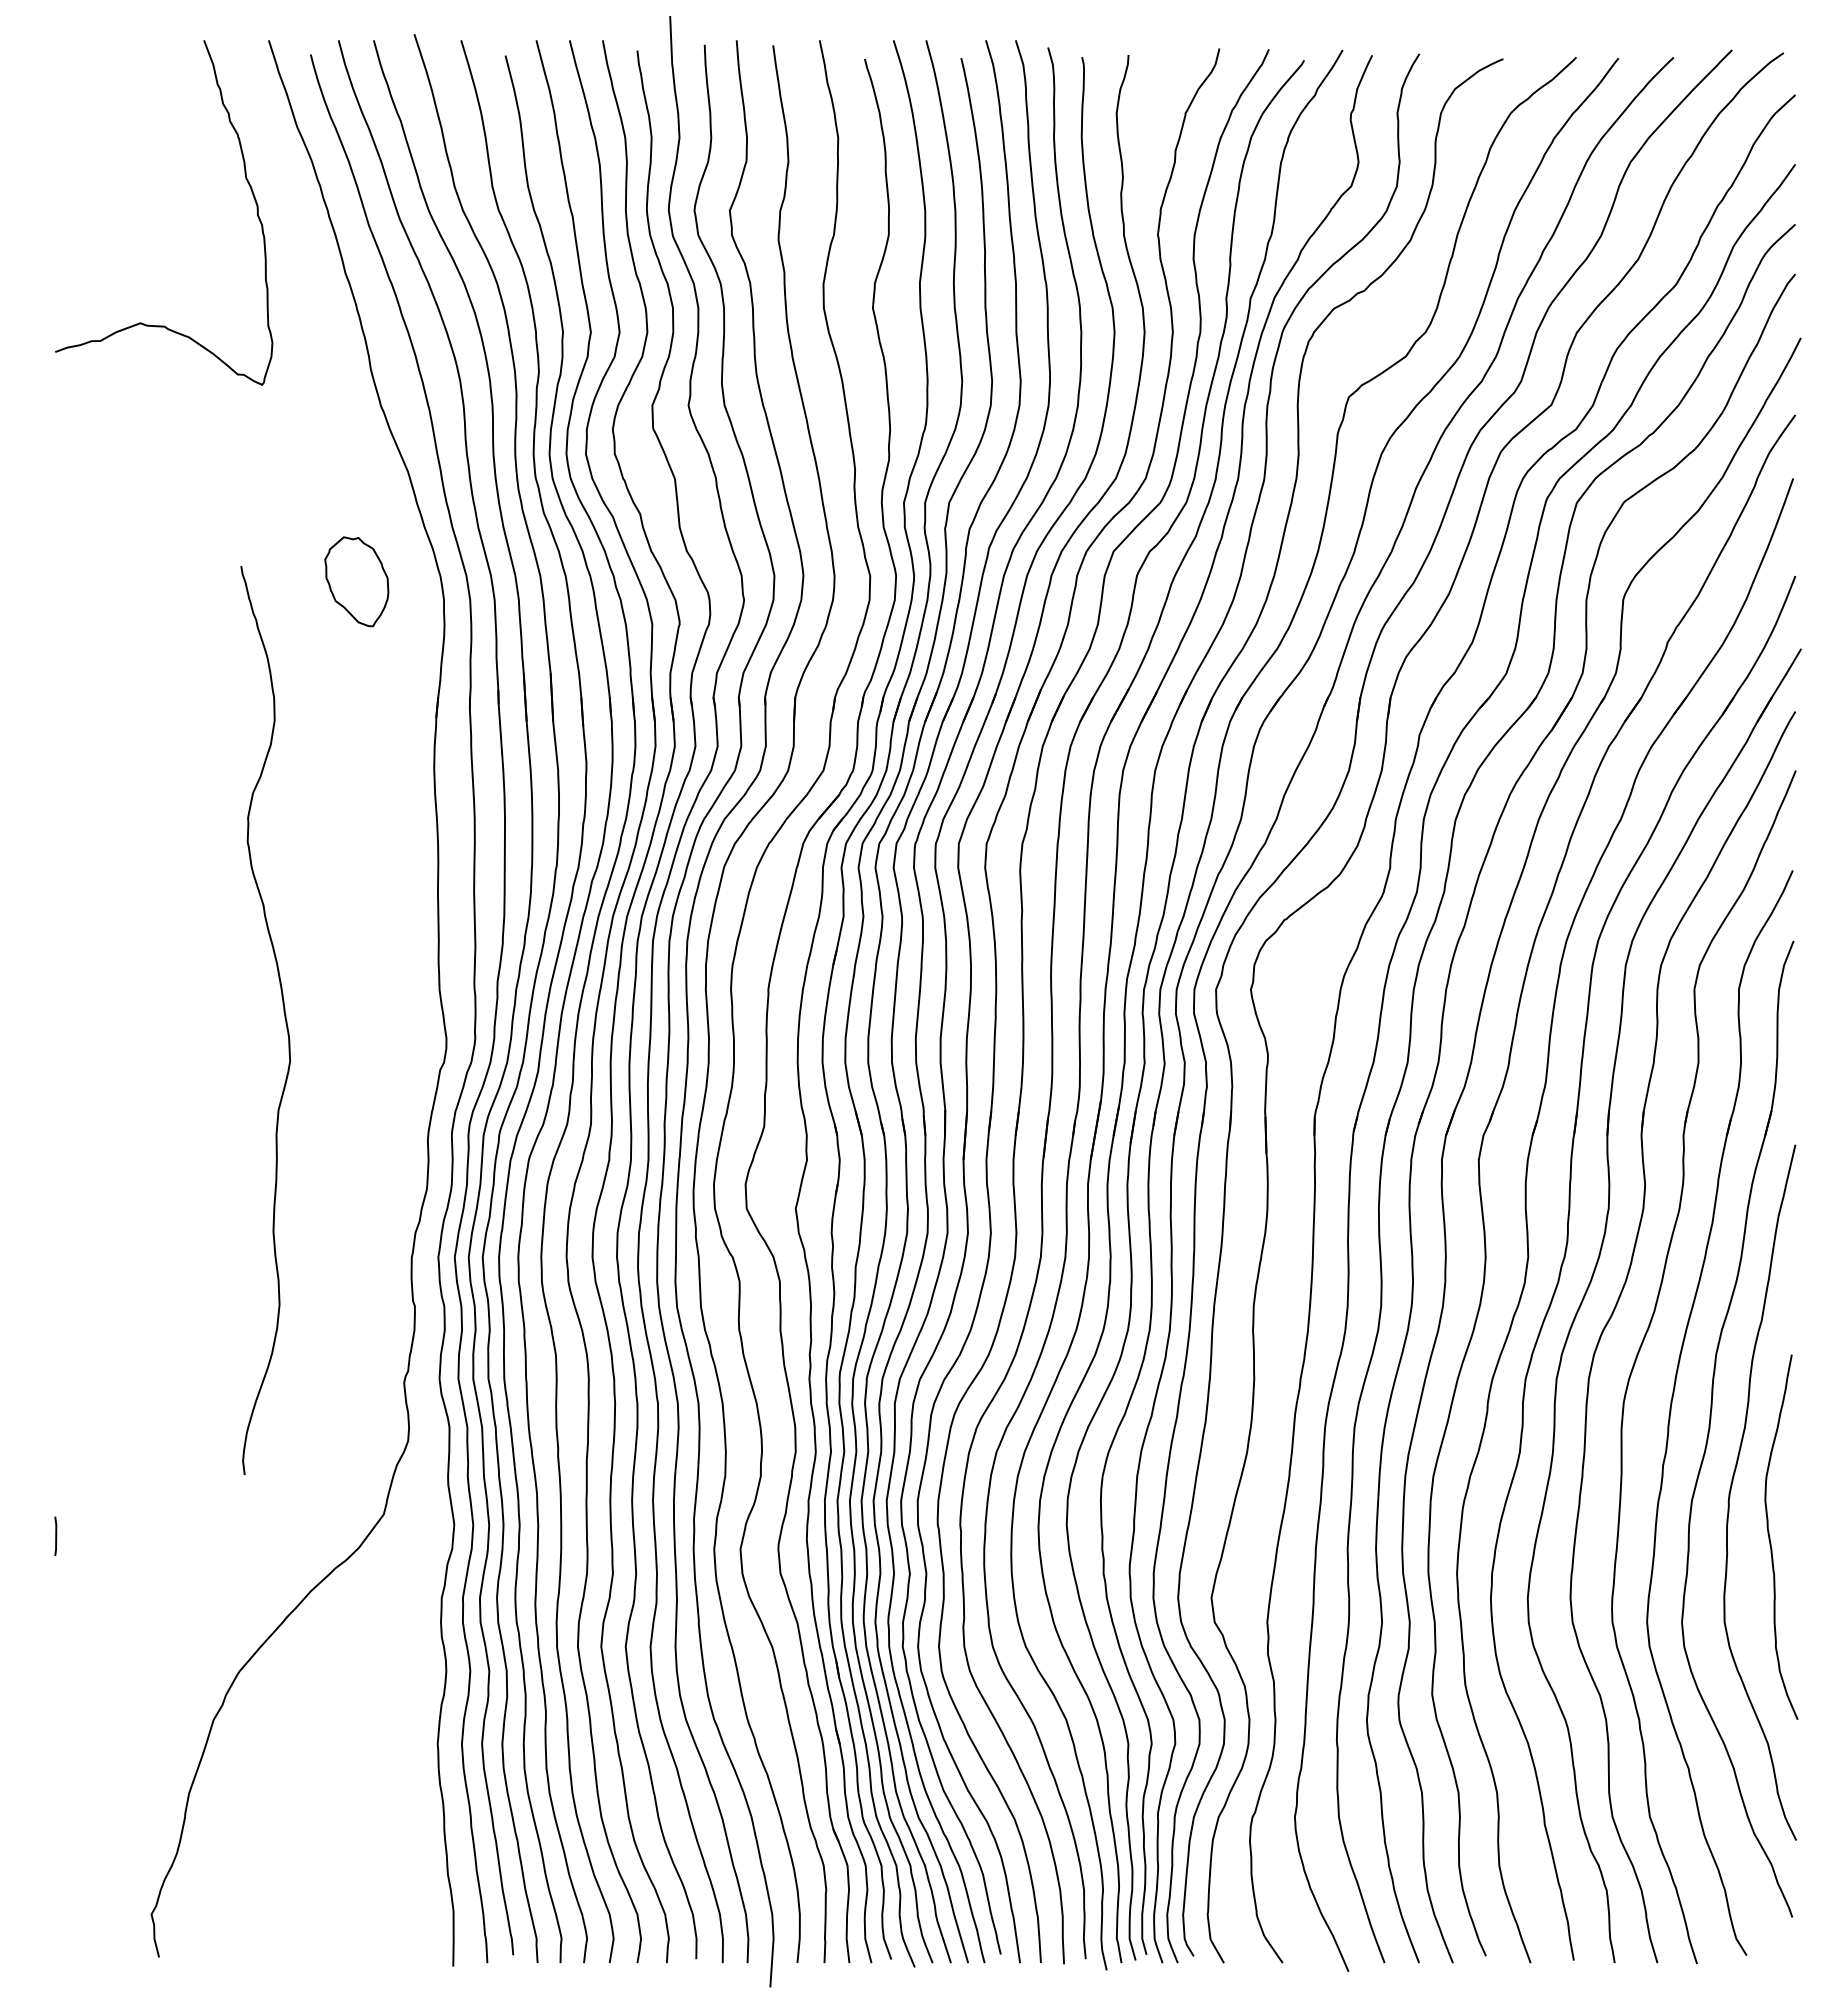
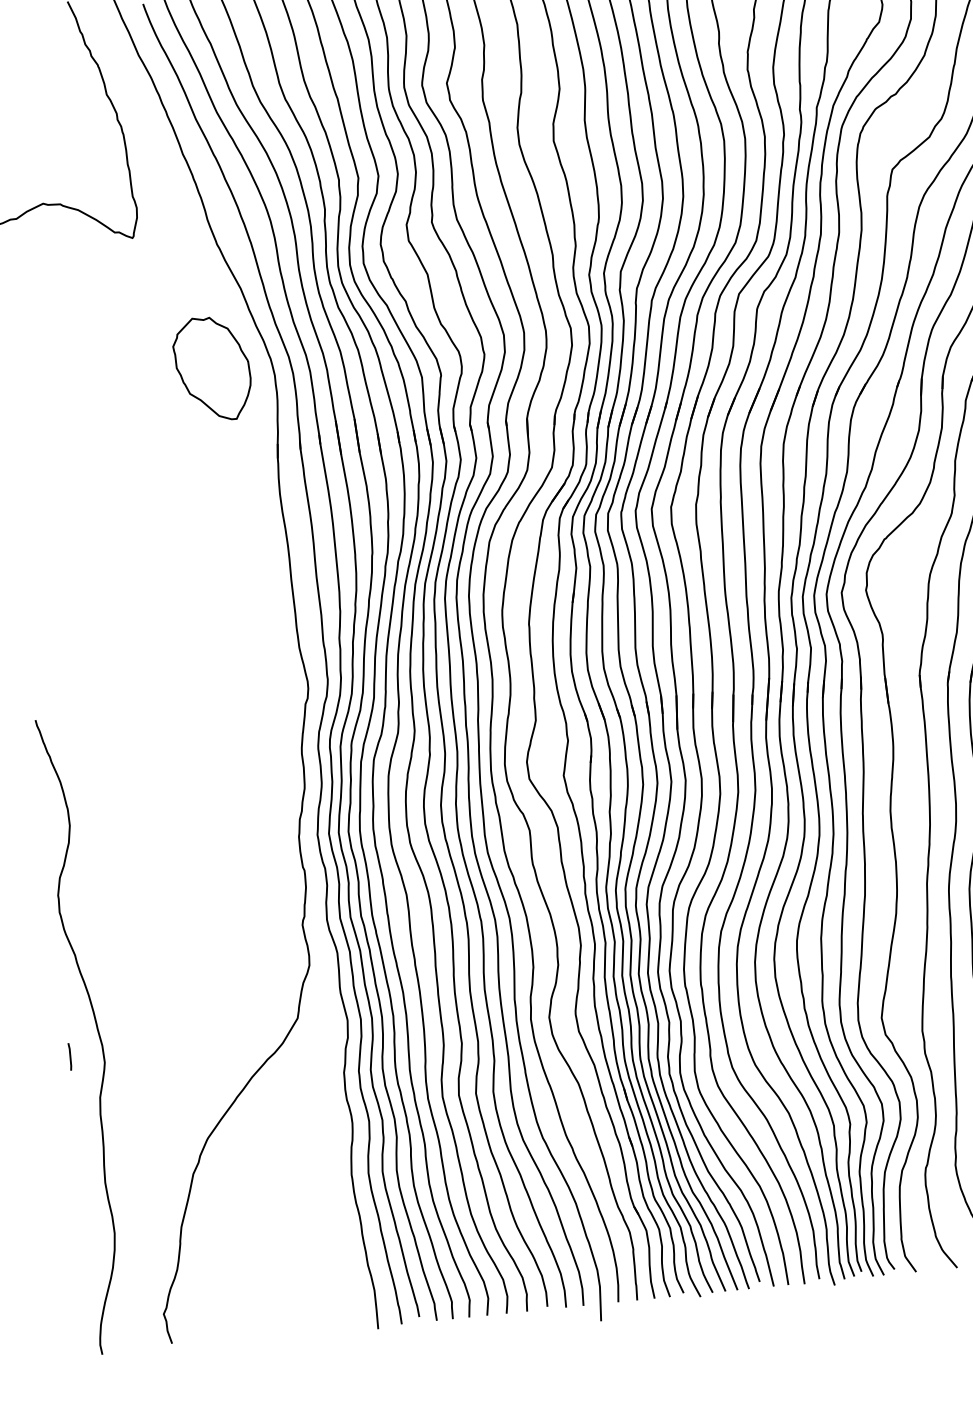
part: (356, 581) -> (212, 368), size x1.67
curve: (284, 1018) -> (97, 1033), moved

